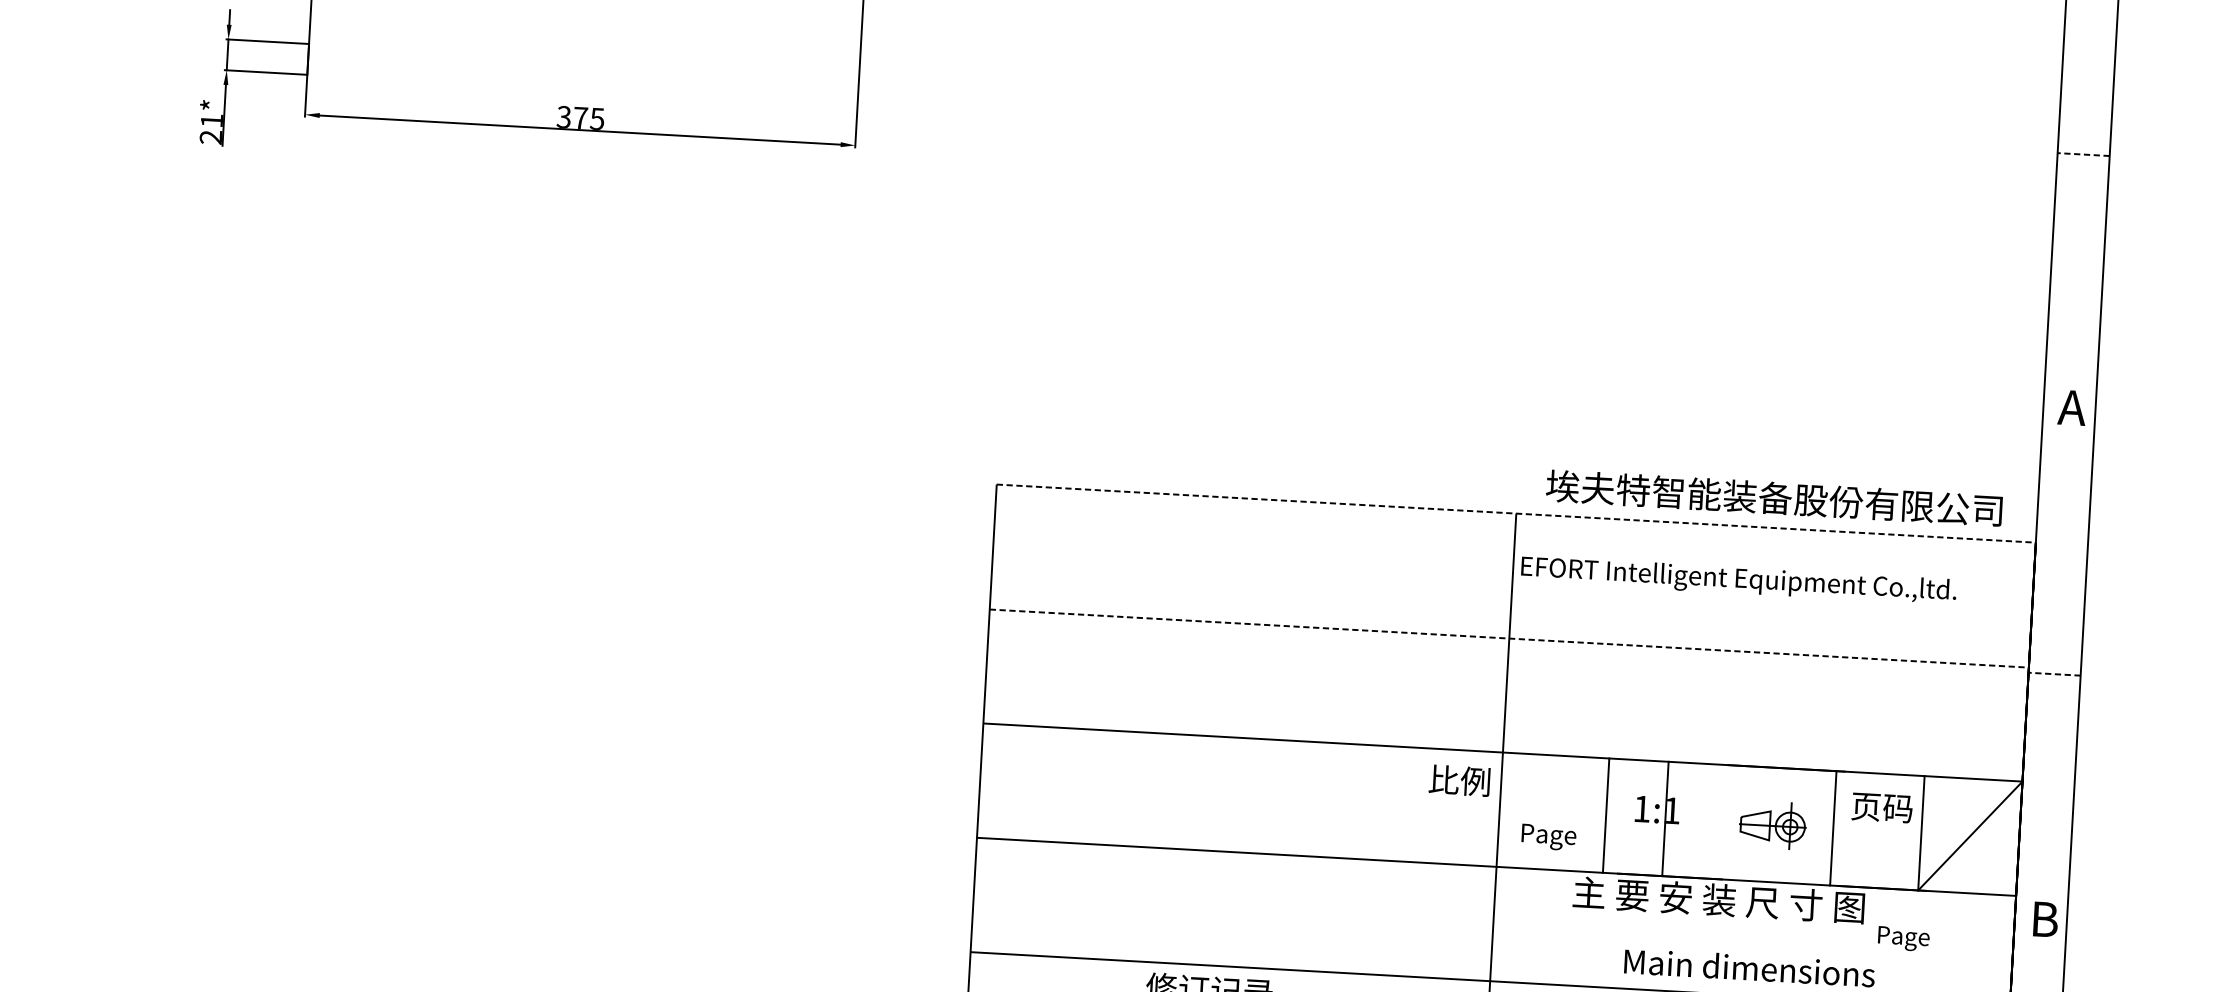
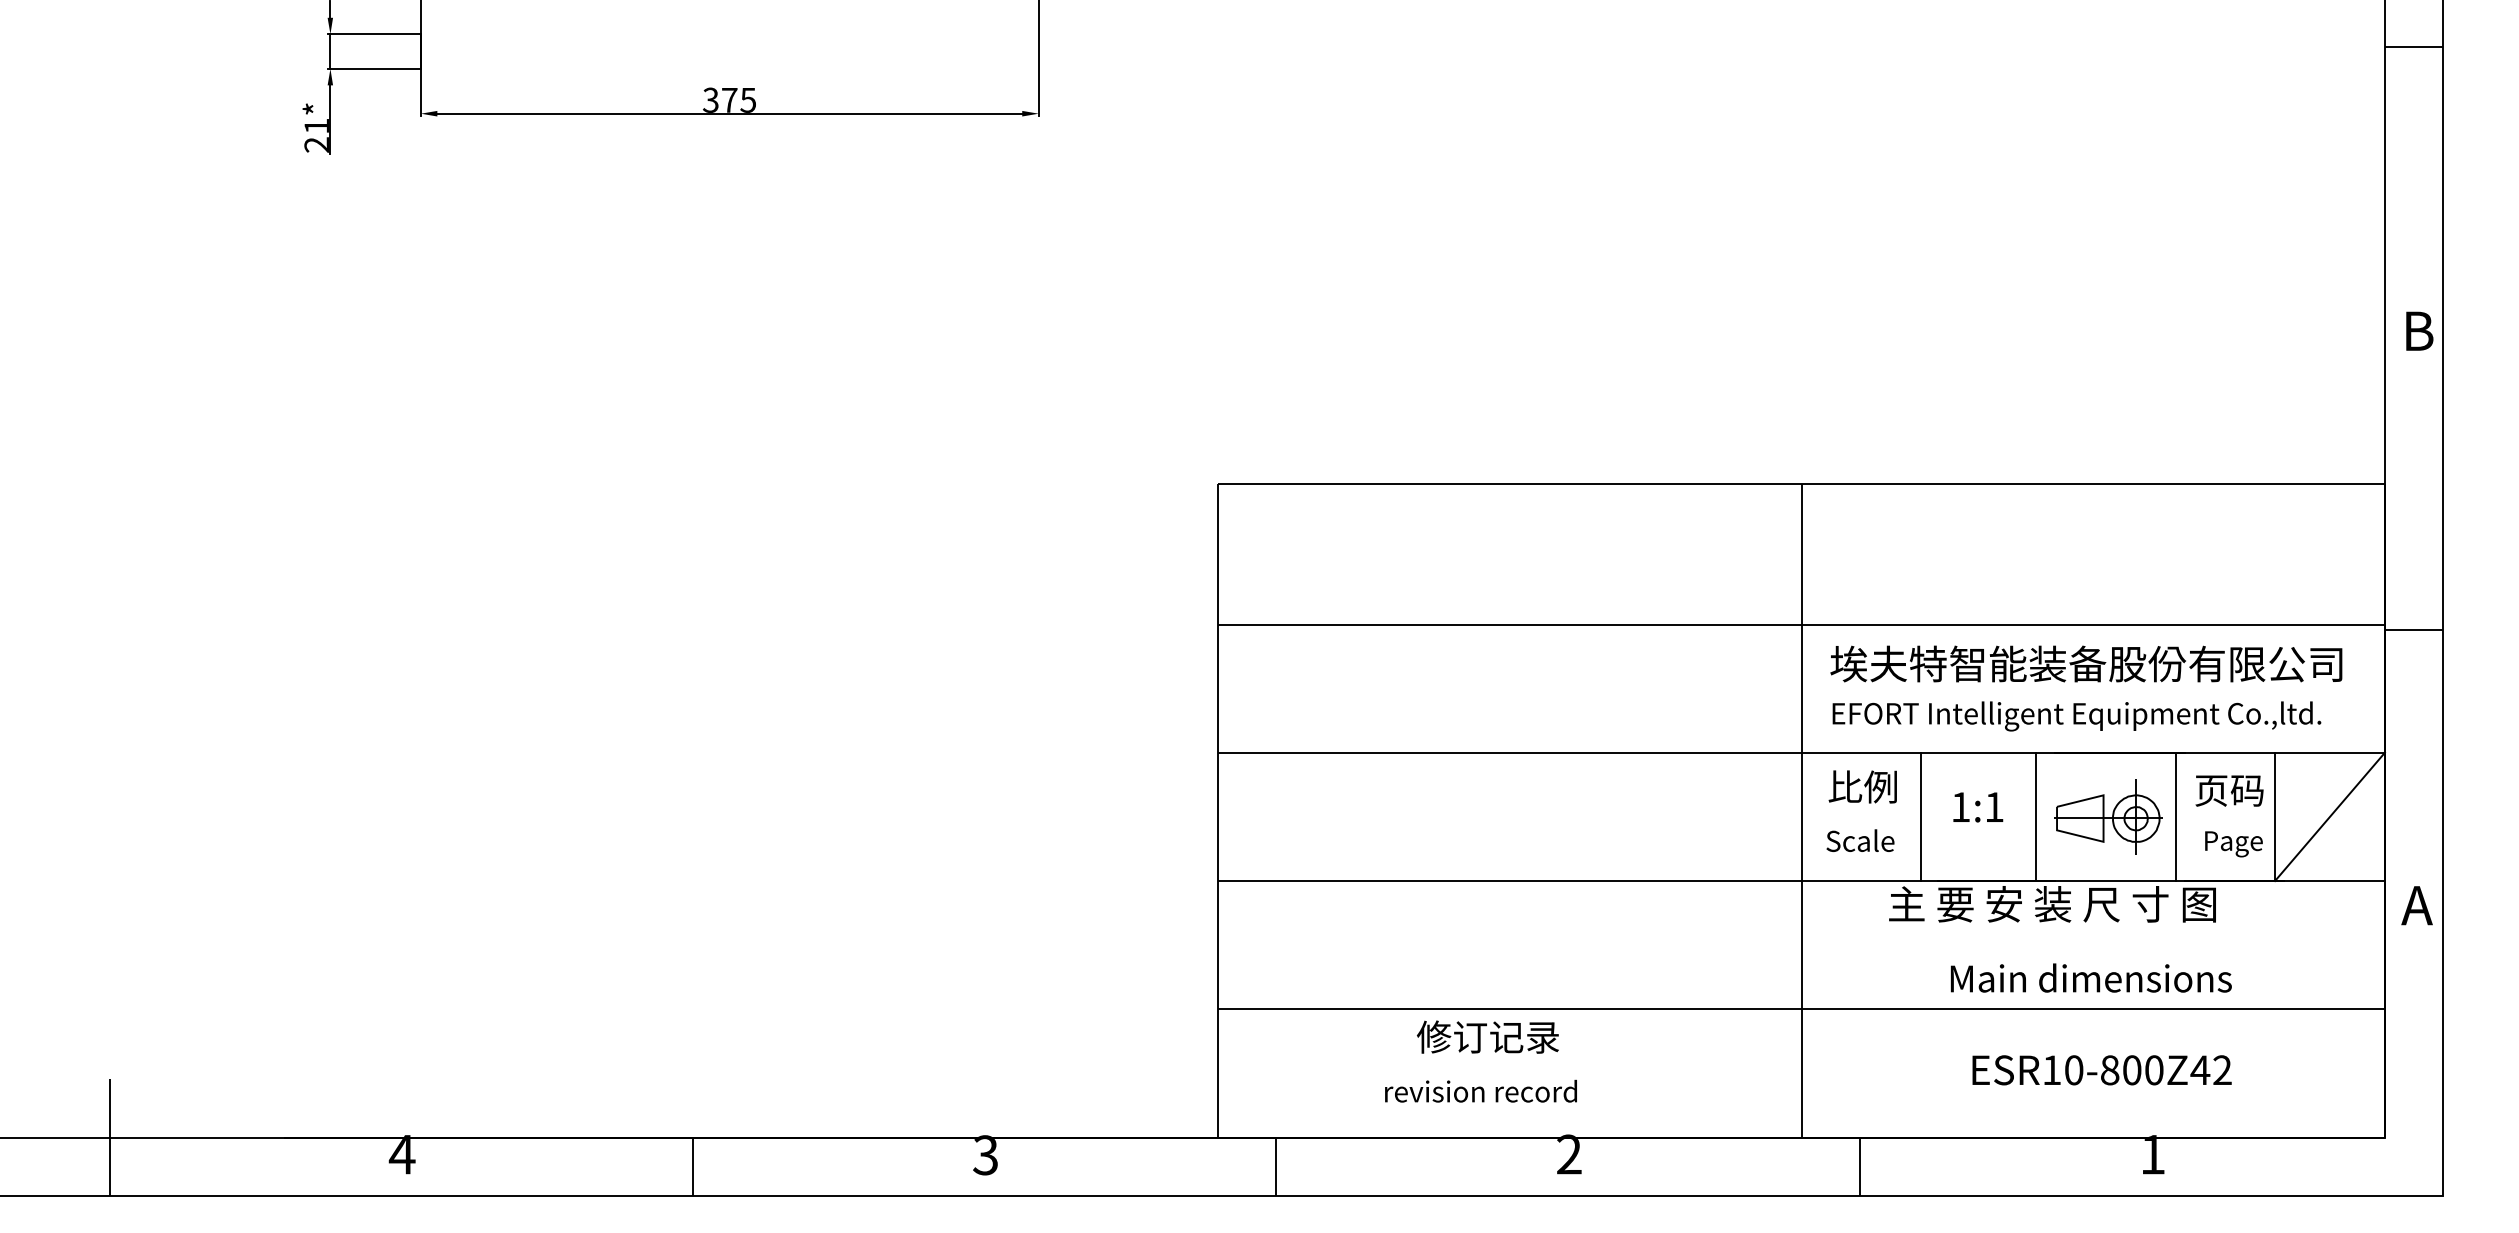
line: (2083, 154) -> (2413, 47), dashed -> solid
text: (2072, 407) -> (2417, 330), A -> B
text: (1774, 497) -> (2086, 663), moved
line: (1517, 513) -> (1802, 484), dashed -> solid
text: (1738, 580) -> (2076, 716), moved
line: (1510, 638) -> (1802, 624), dashed -> solid
line: (2054, 674) -> (2413, 630), dashed -> solid
text: (1459, 780) -> (1862, 786), moved
line: (1665, 818) -> (2035, 816), moved
part: (1773, 824) -> (2108, 816), size x1.43
text: (1550, 836) -> (1860, 843), Page -> Scale
text: (2043, 919) -> (2417, 905), B -> A
text: (1903, 939) -> (2233, 844), moved

